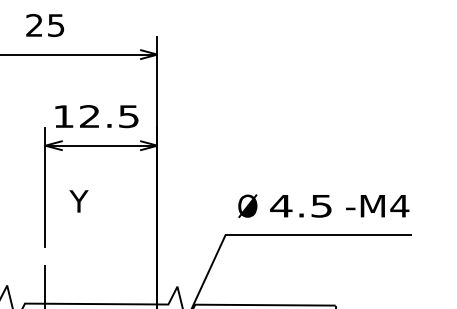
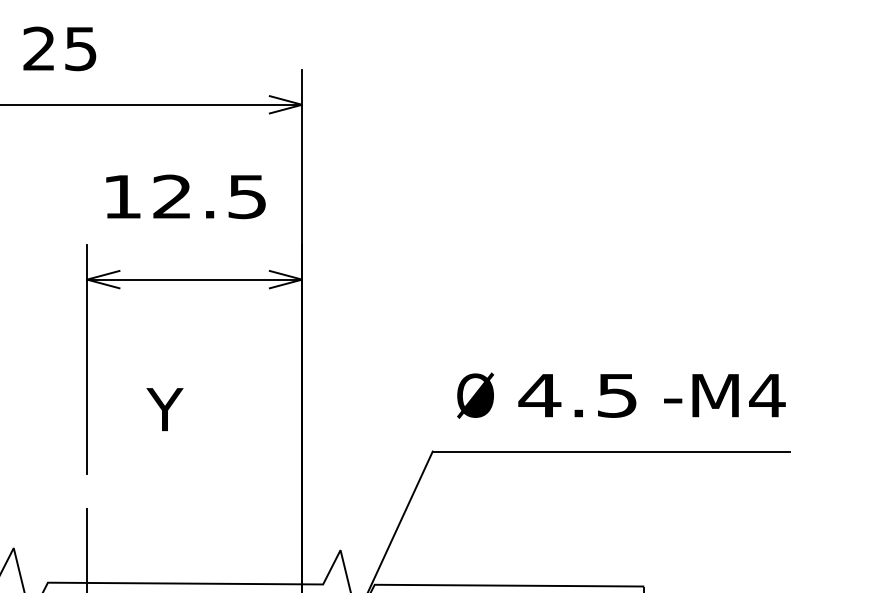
text: (45, 25) -> (60, 48), moved
text: (96, 116) -> (185, 196), moved
text: (78, 201) -> (164, 409), moved

